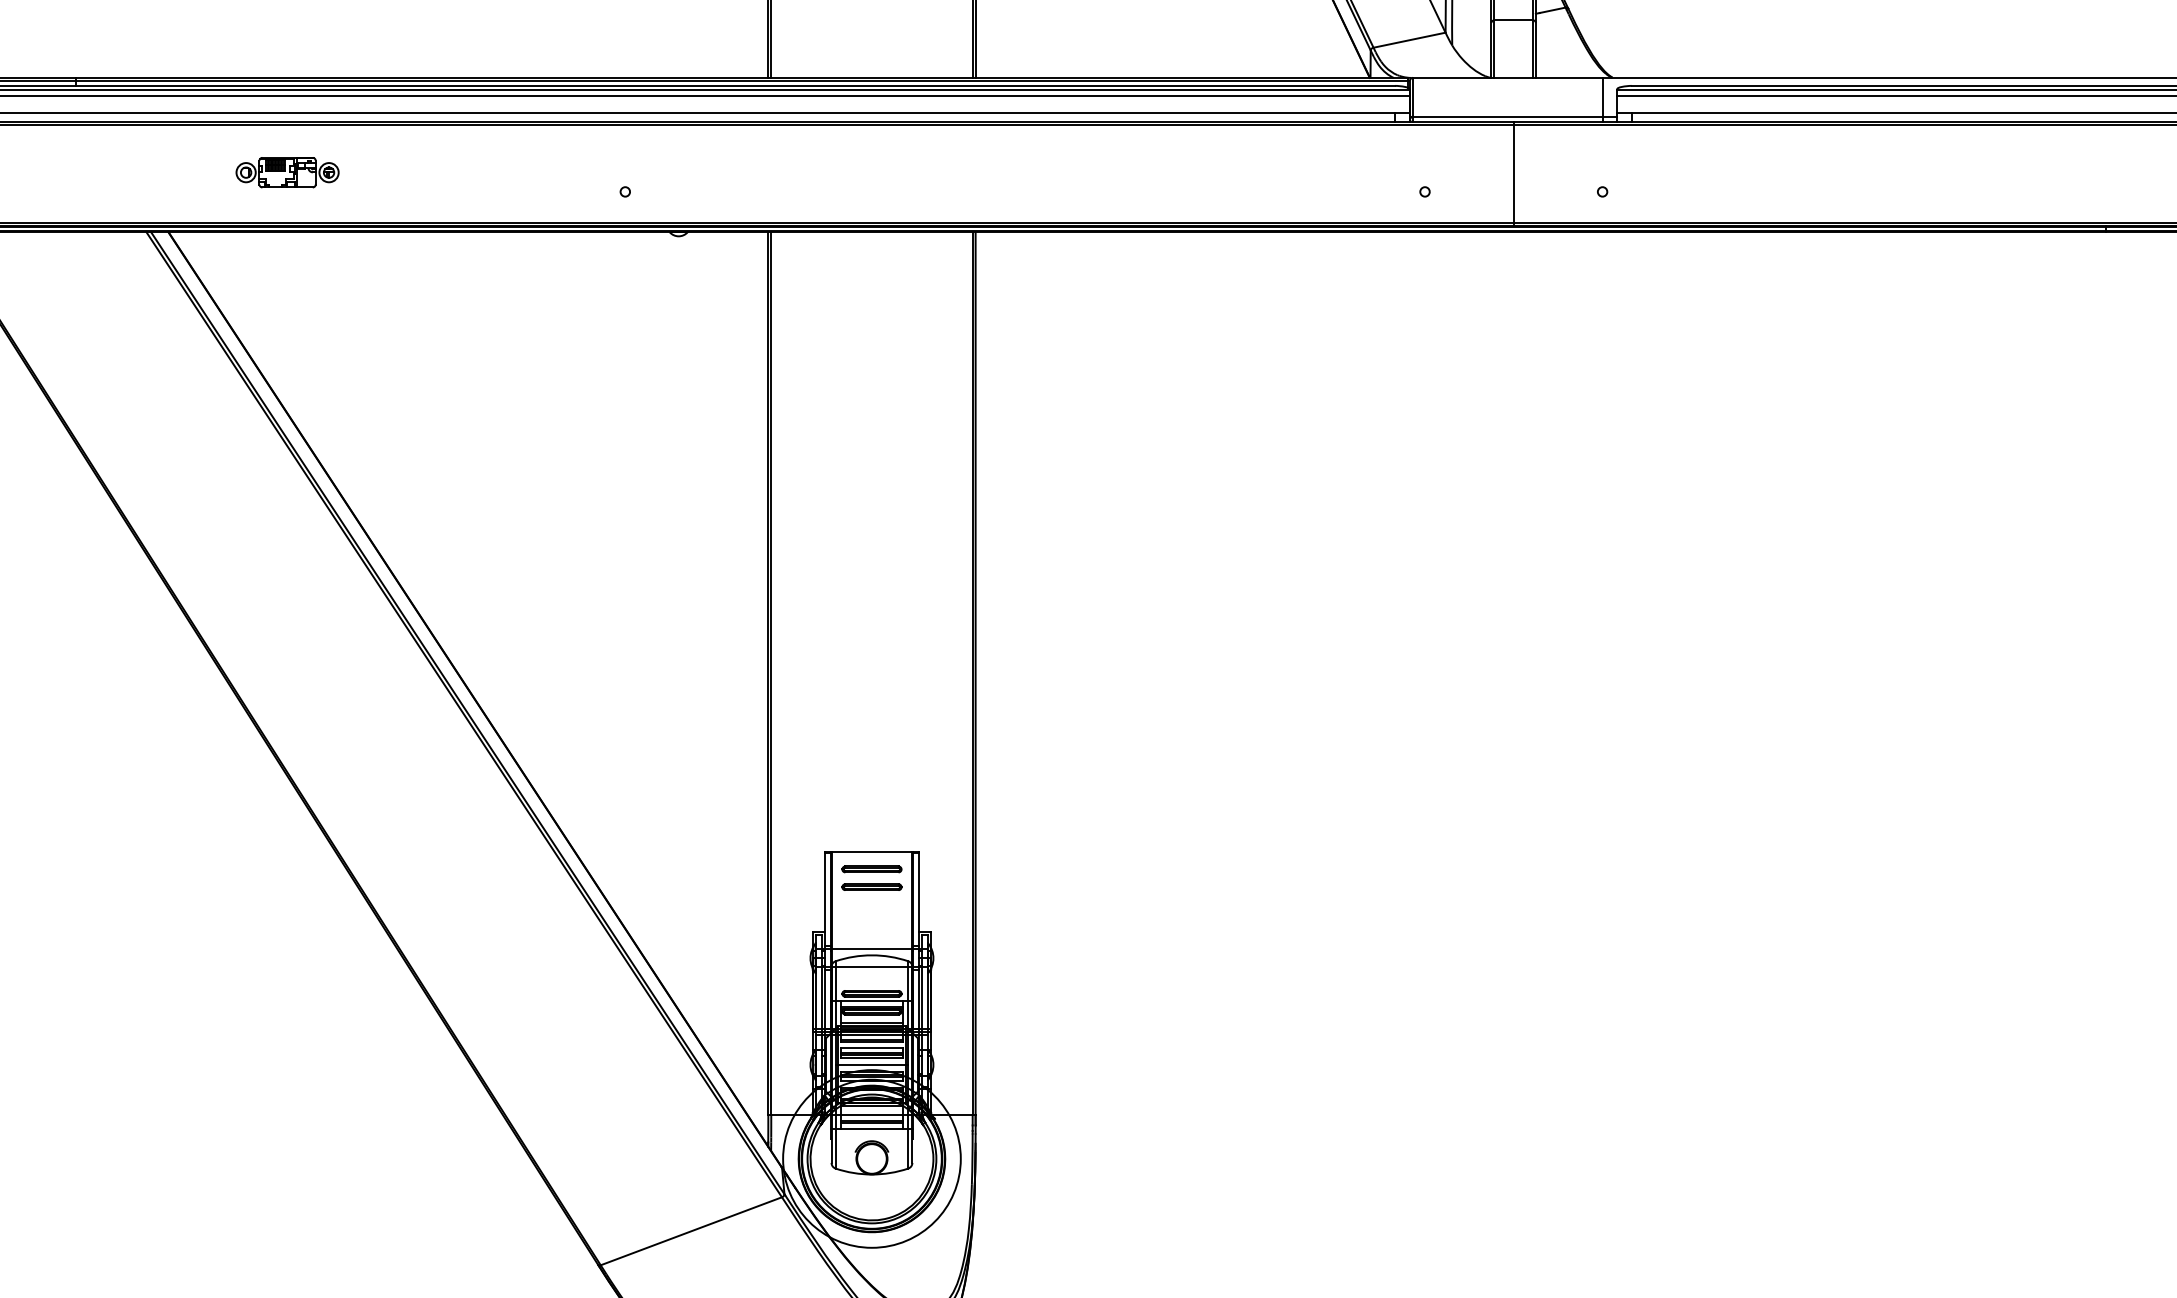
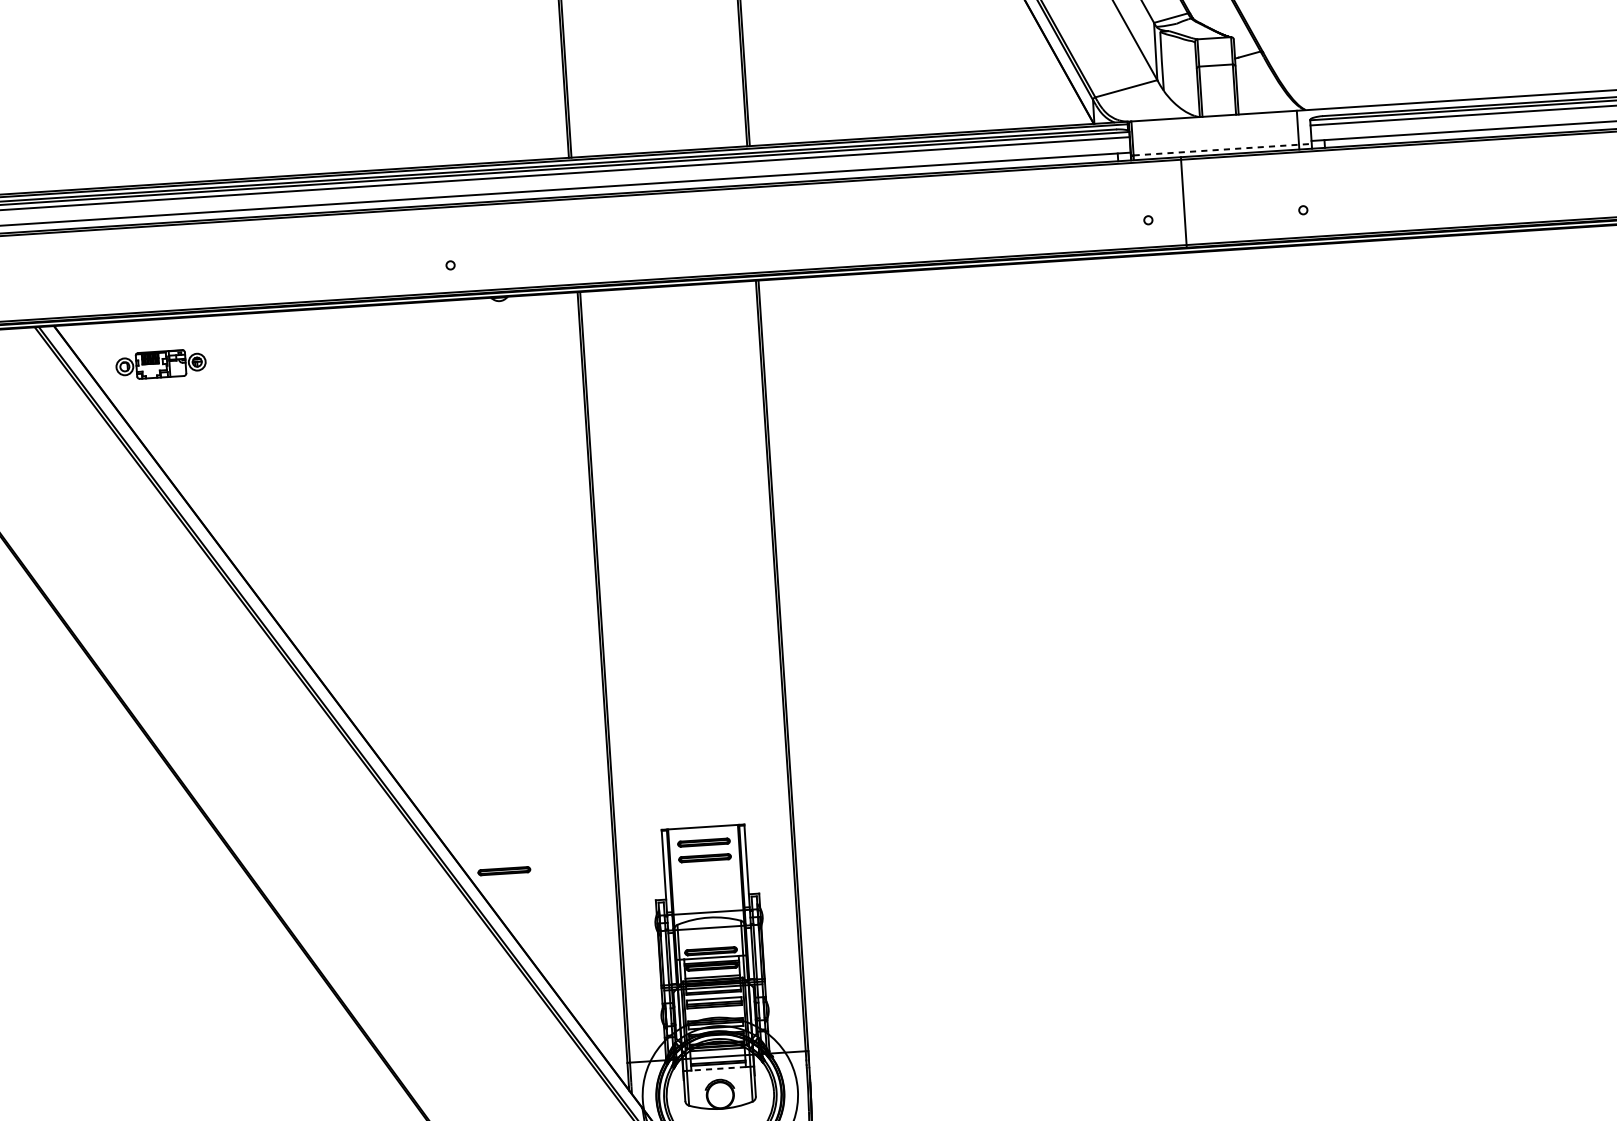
line: (1515, 116) -> (1223, 149), solid -> dashed
part: (287, 172) -> (160, 364), moved
line: (1513, 173) -> (1183, 201), moved
part: (641, 886) -> (503, 870), added
line: (871, 1064) -> (714, 1012), removed
line: (871, 1128) -> (718, 1068), solid -> dashed

